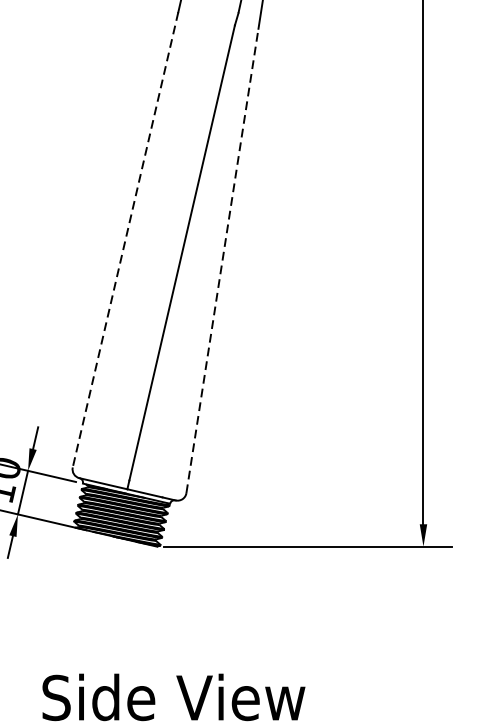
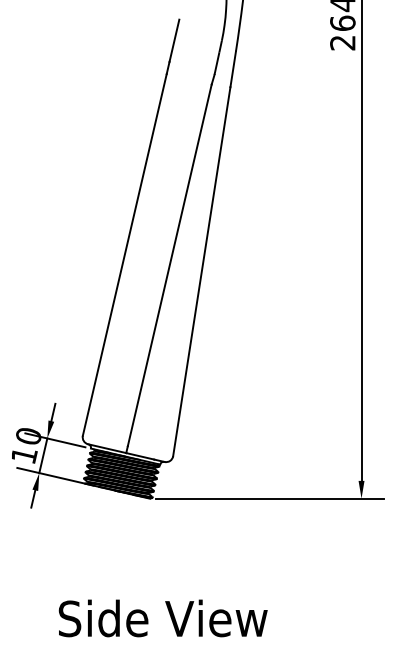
line: (125, 239) -> (124, 254), dashed -> solid
line: (222, 260) -> (201, 271), dashed -> solid

